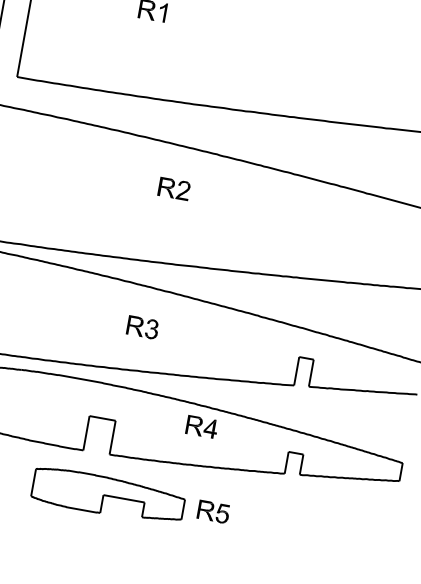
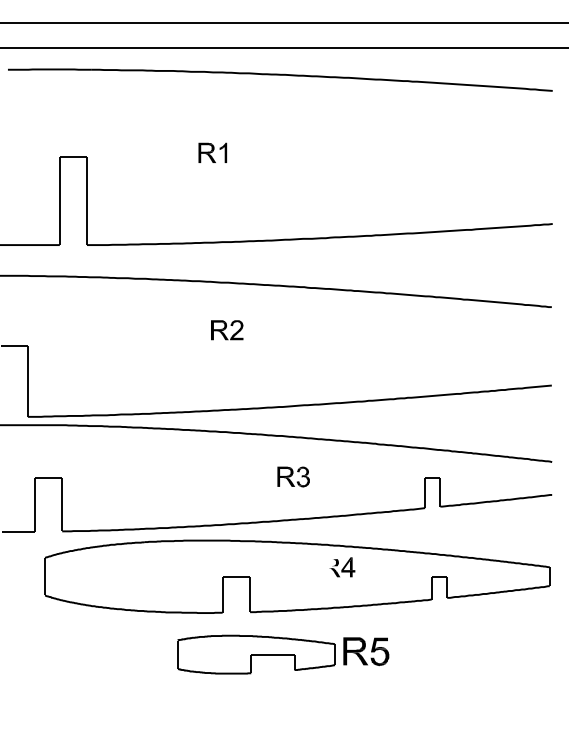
part: (174, 189) -> (227, 330), moved
part: (142, 327) -> (293, 476), moved
fill: (192, 425) -> (329, 567), removed
part: (213, 511) -> (366, 651), size x1.4

